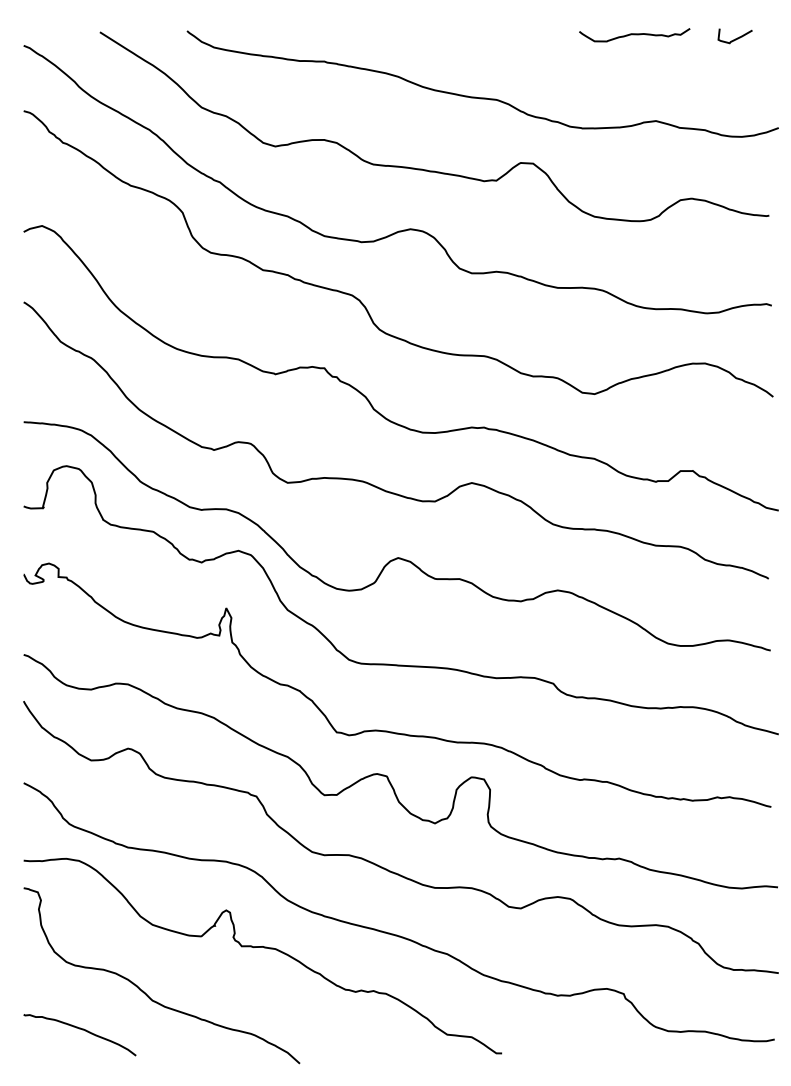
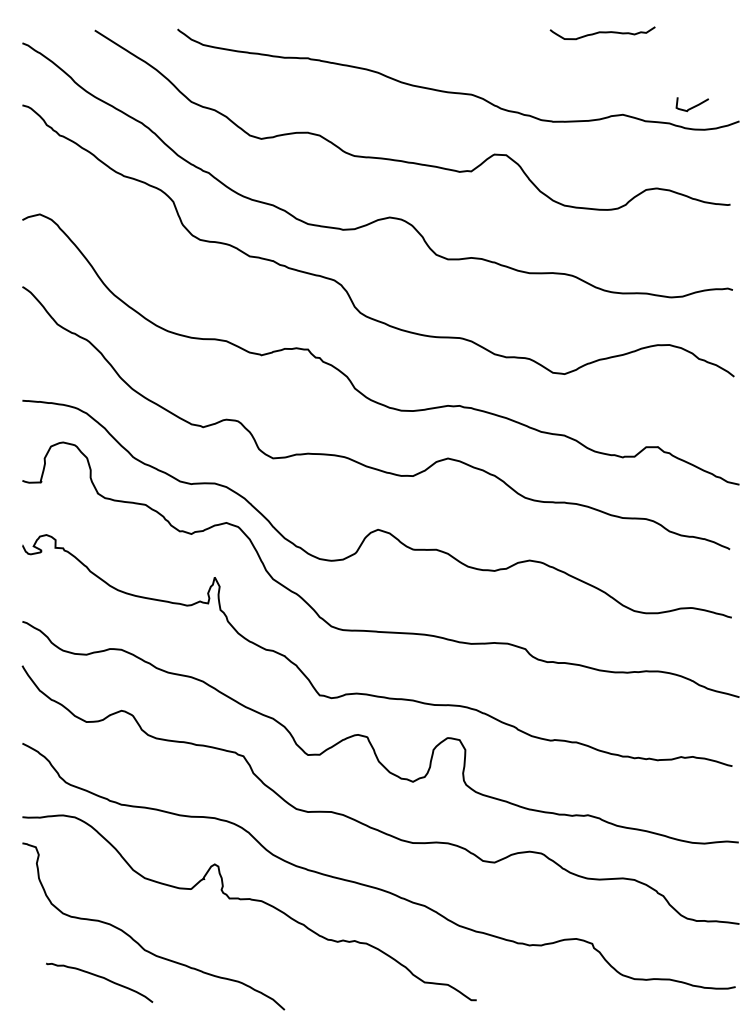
curve: (735, 38) -> (692, 106), moved
curve: (82, 1030) -> (101, 978), moved

